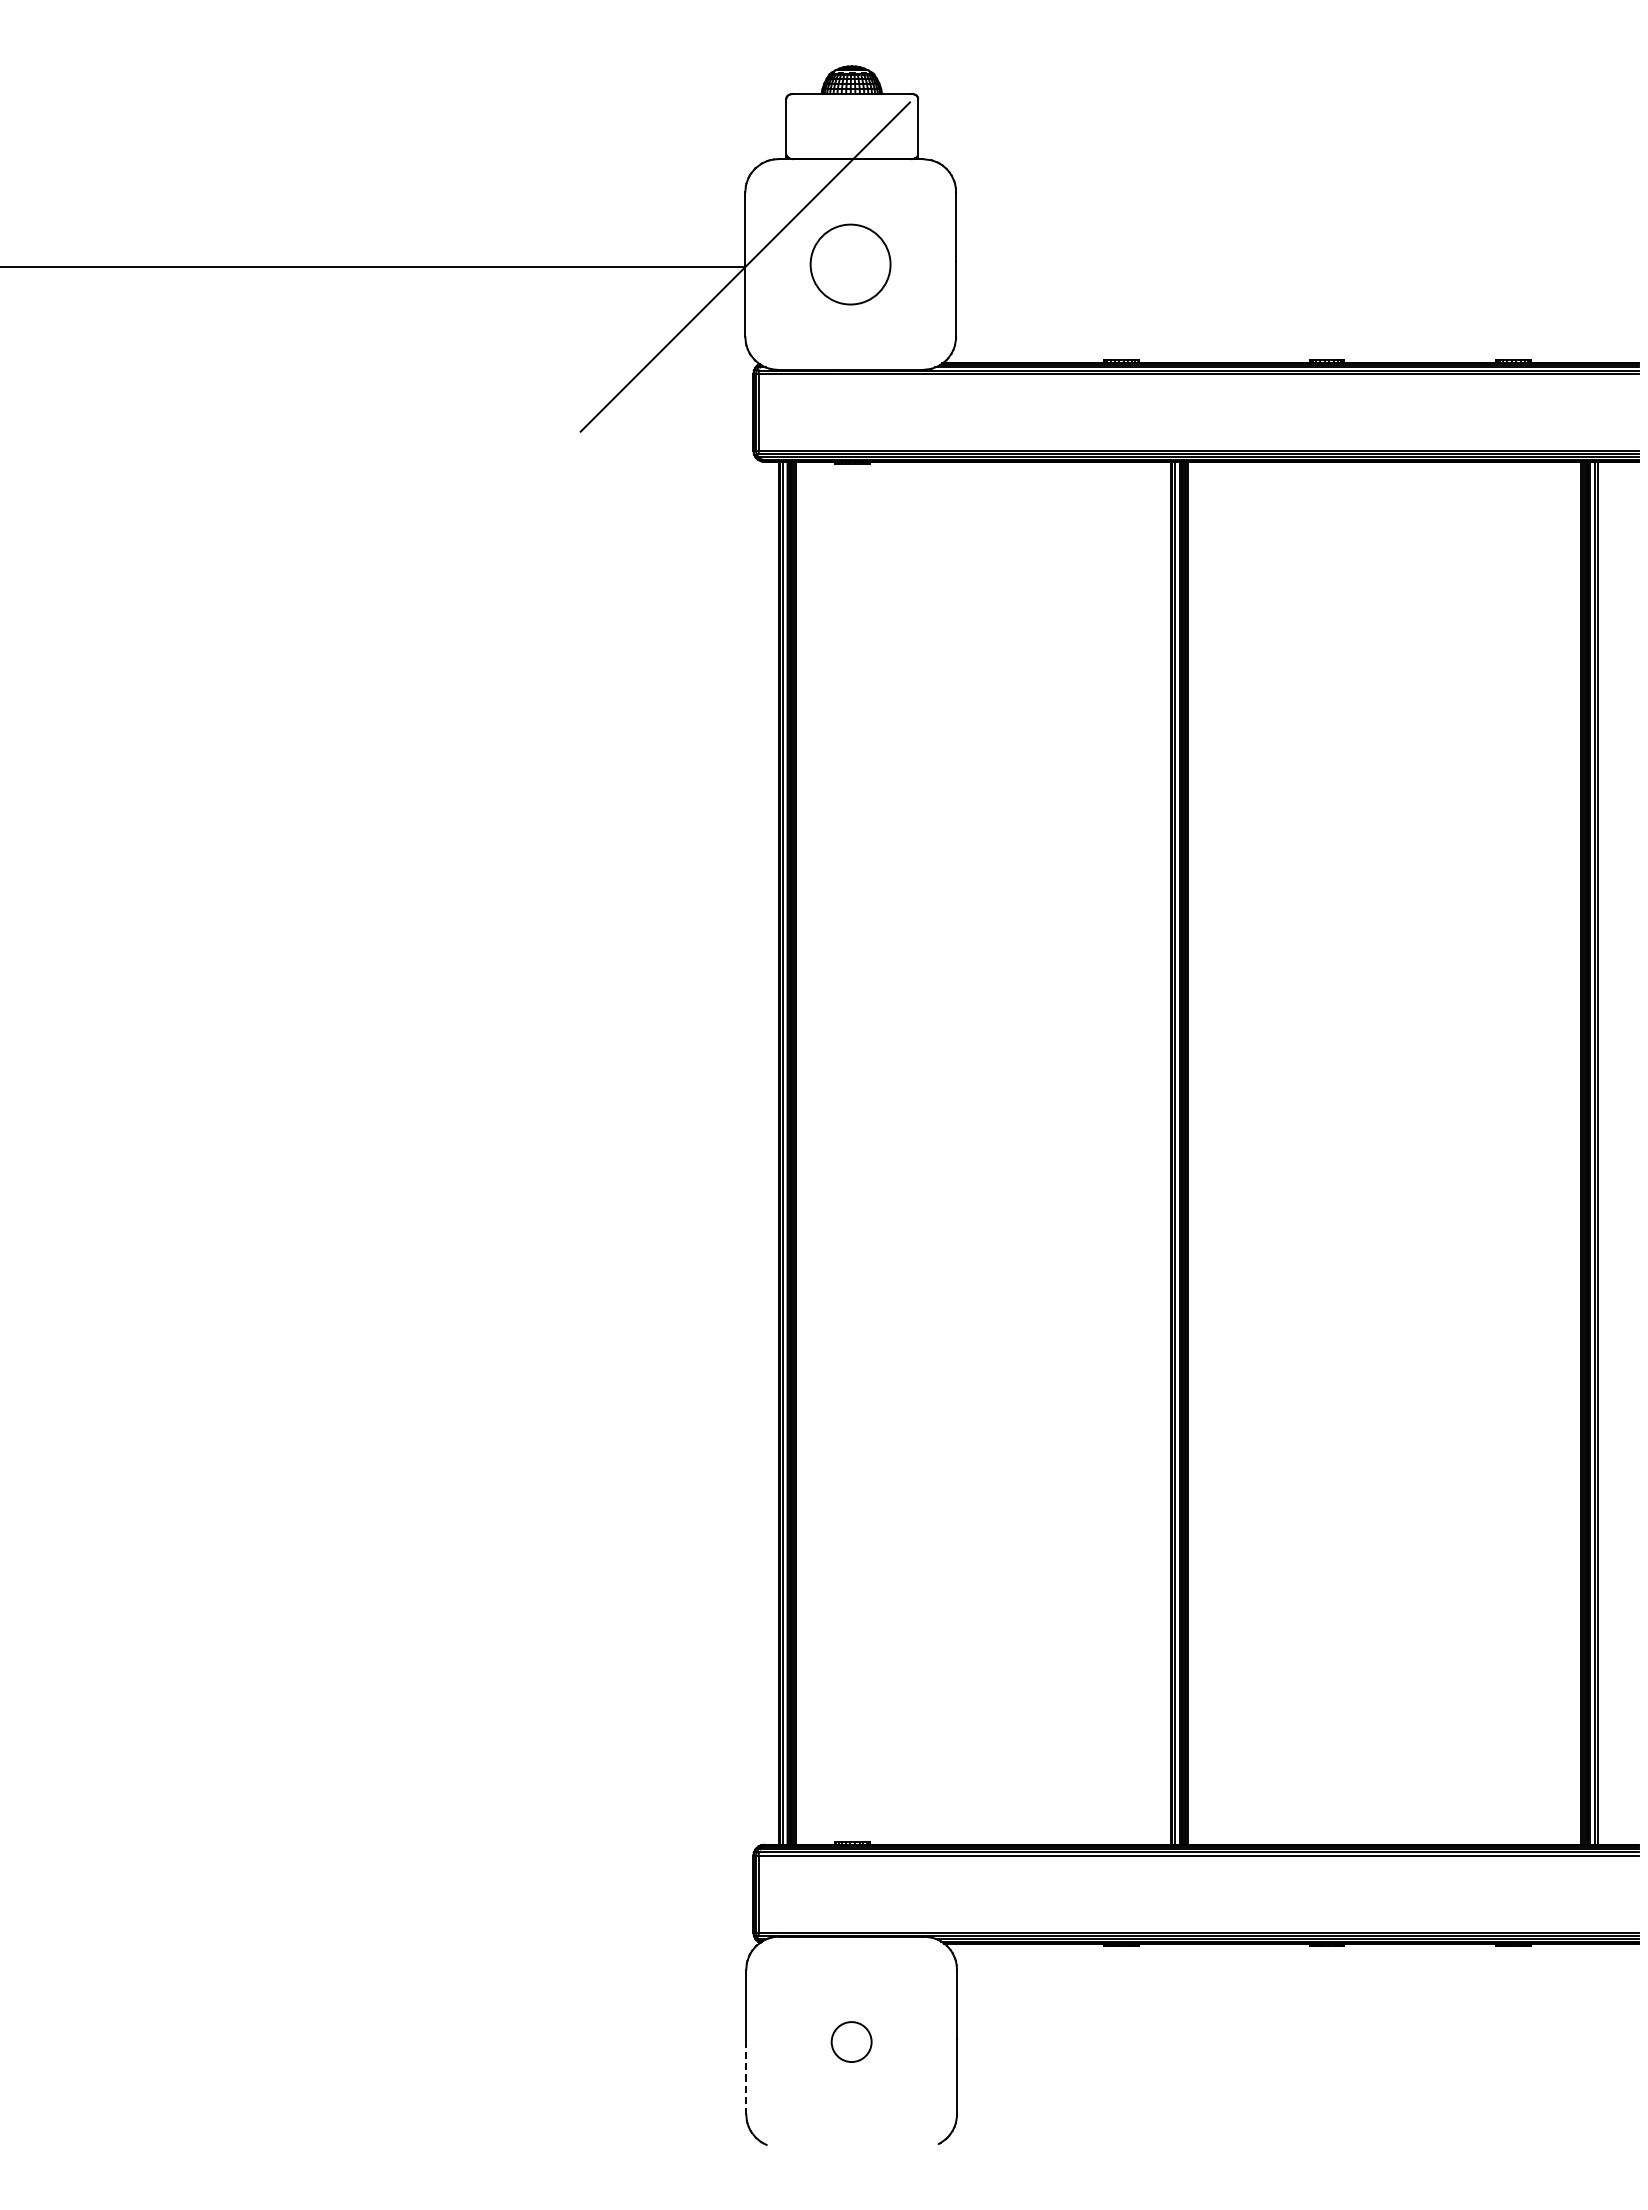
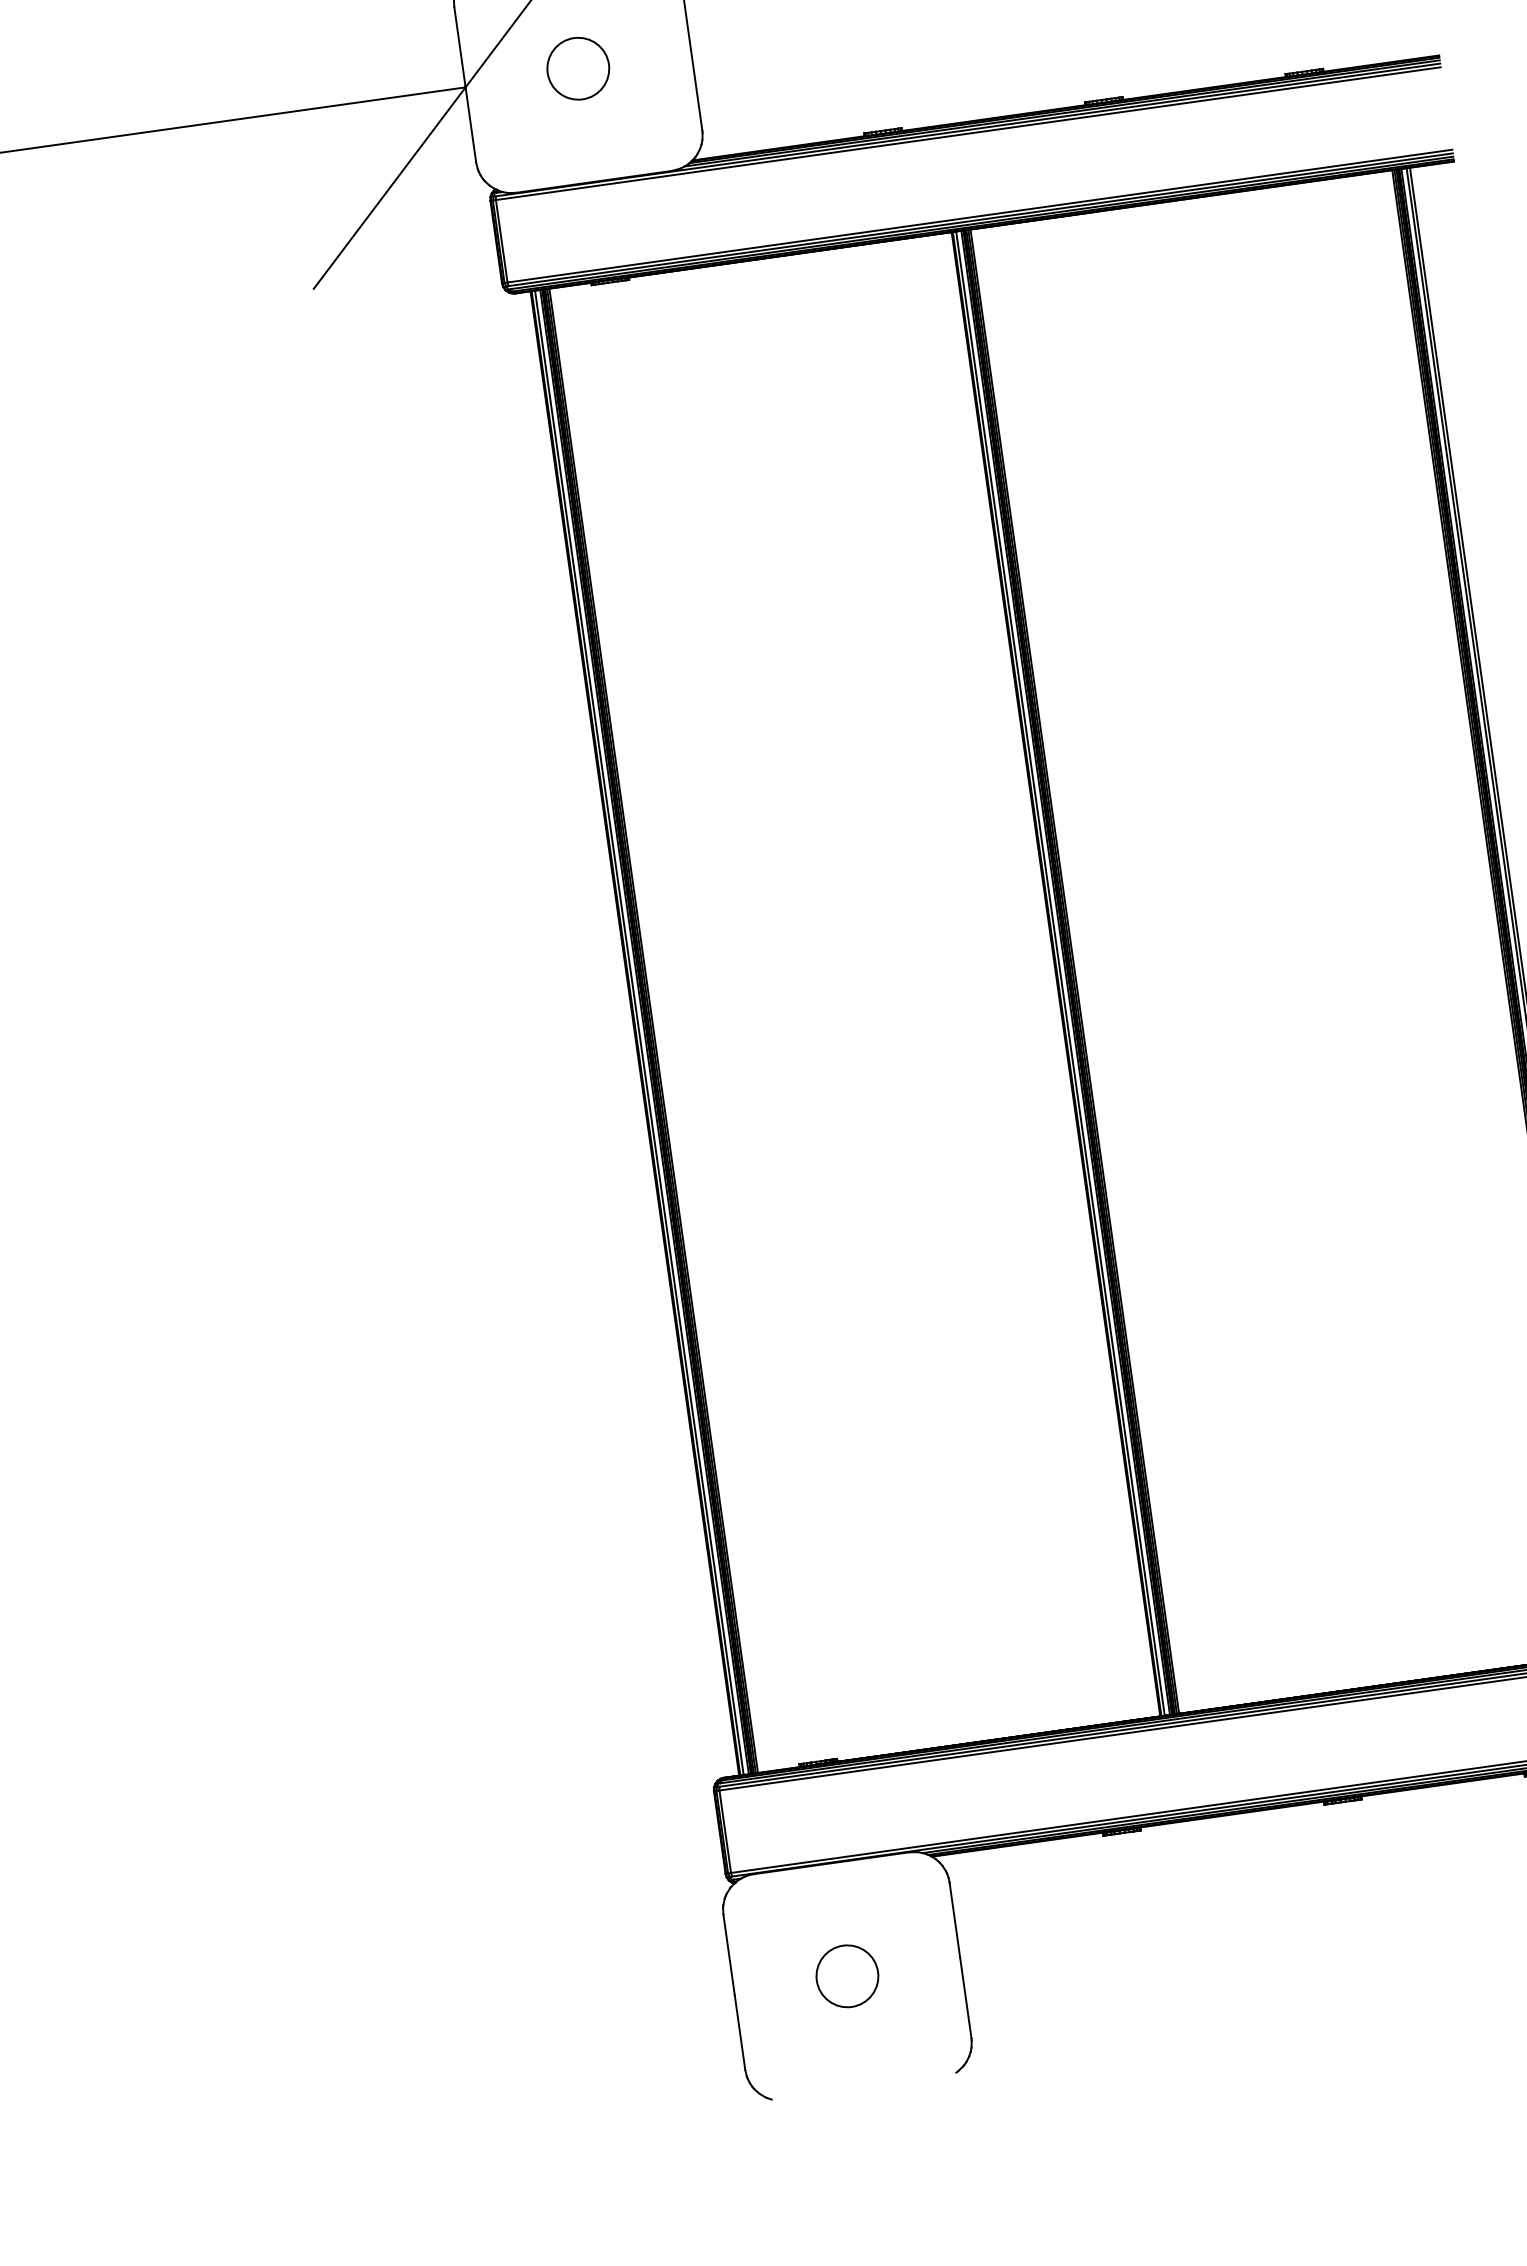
circle: (850, 264) -> (578, 68), size x0.71
circle: (851, 2041) -> (847, 1975), size x1.43
line: (746, 2079) -> (740, 2032), dashed -> solid

